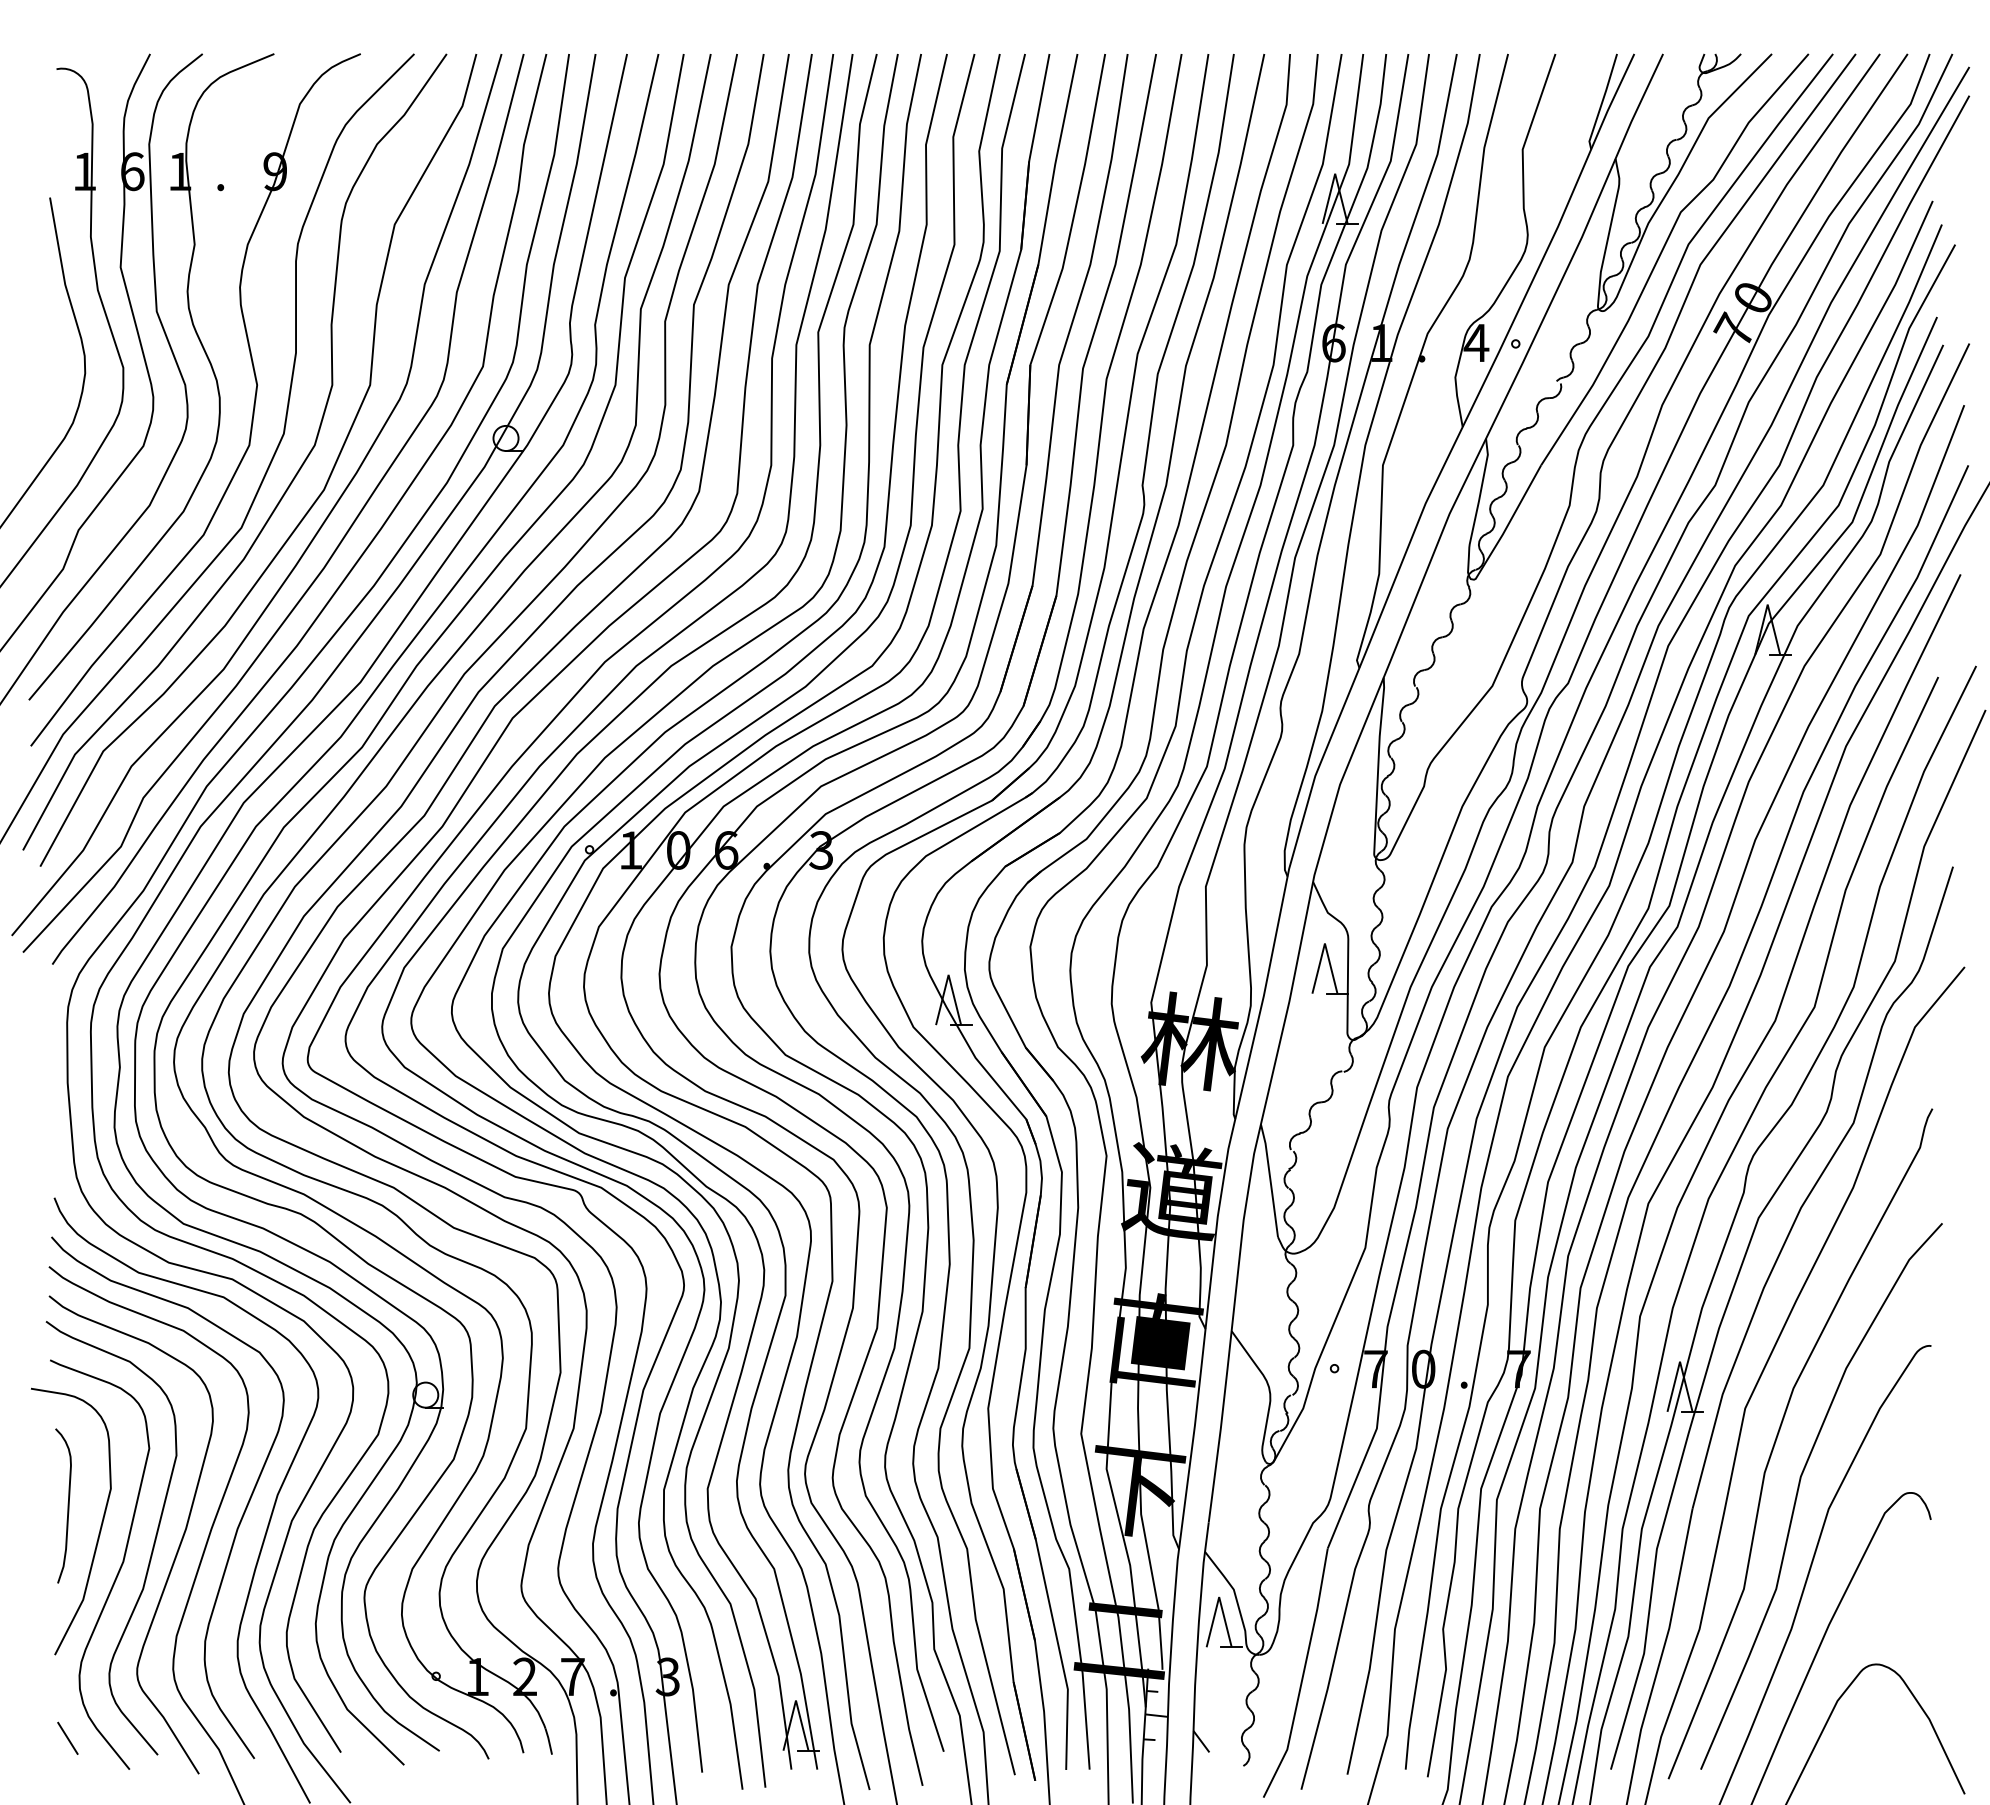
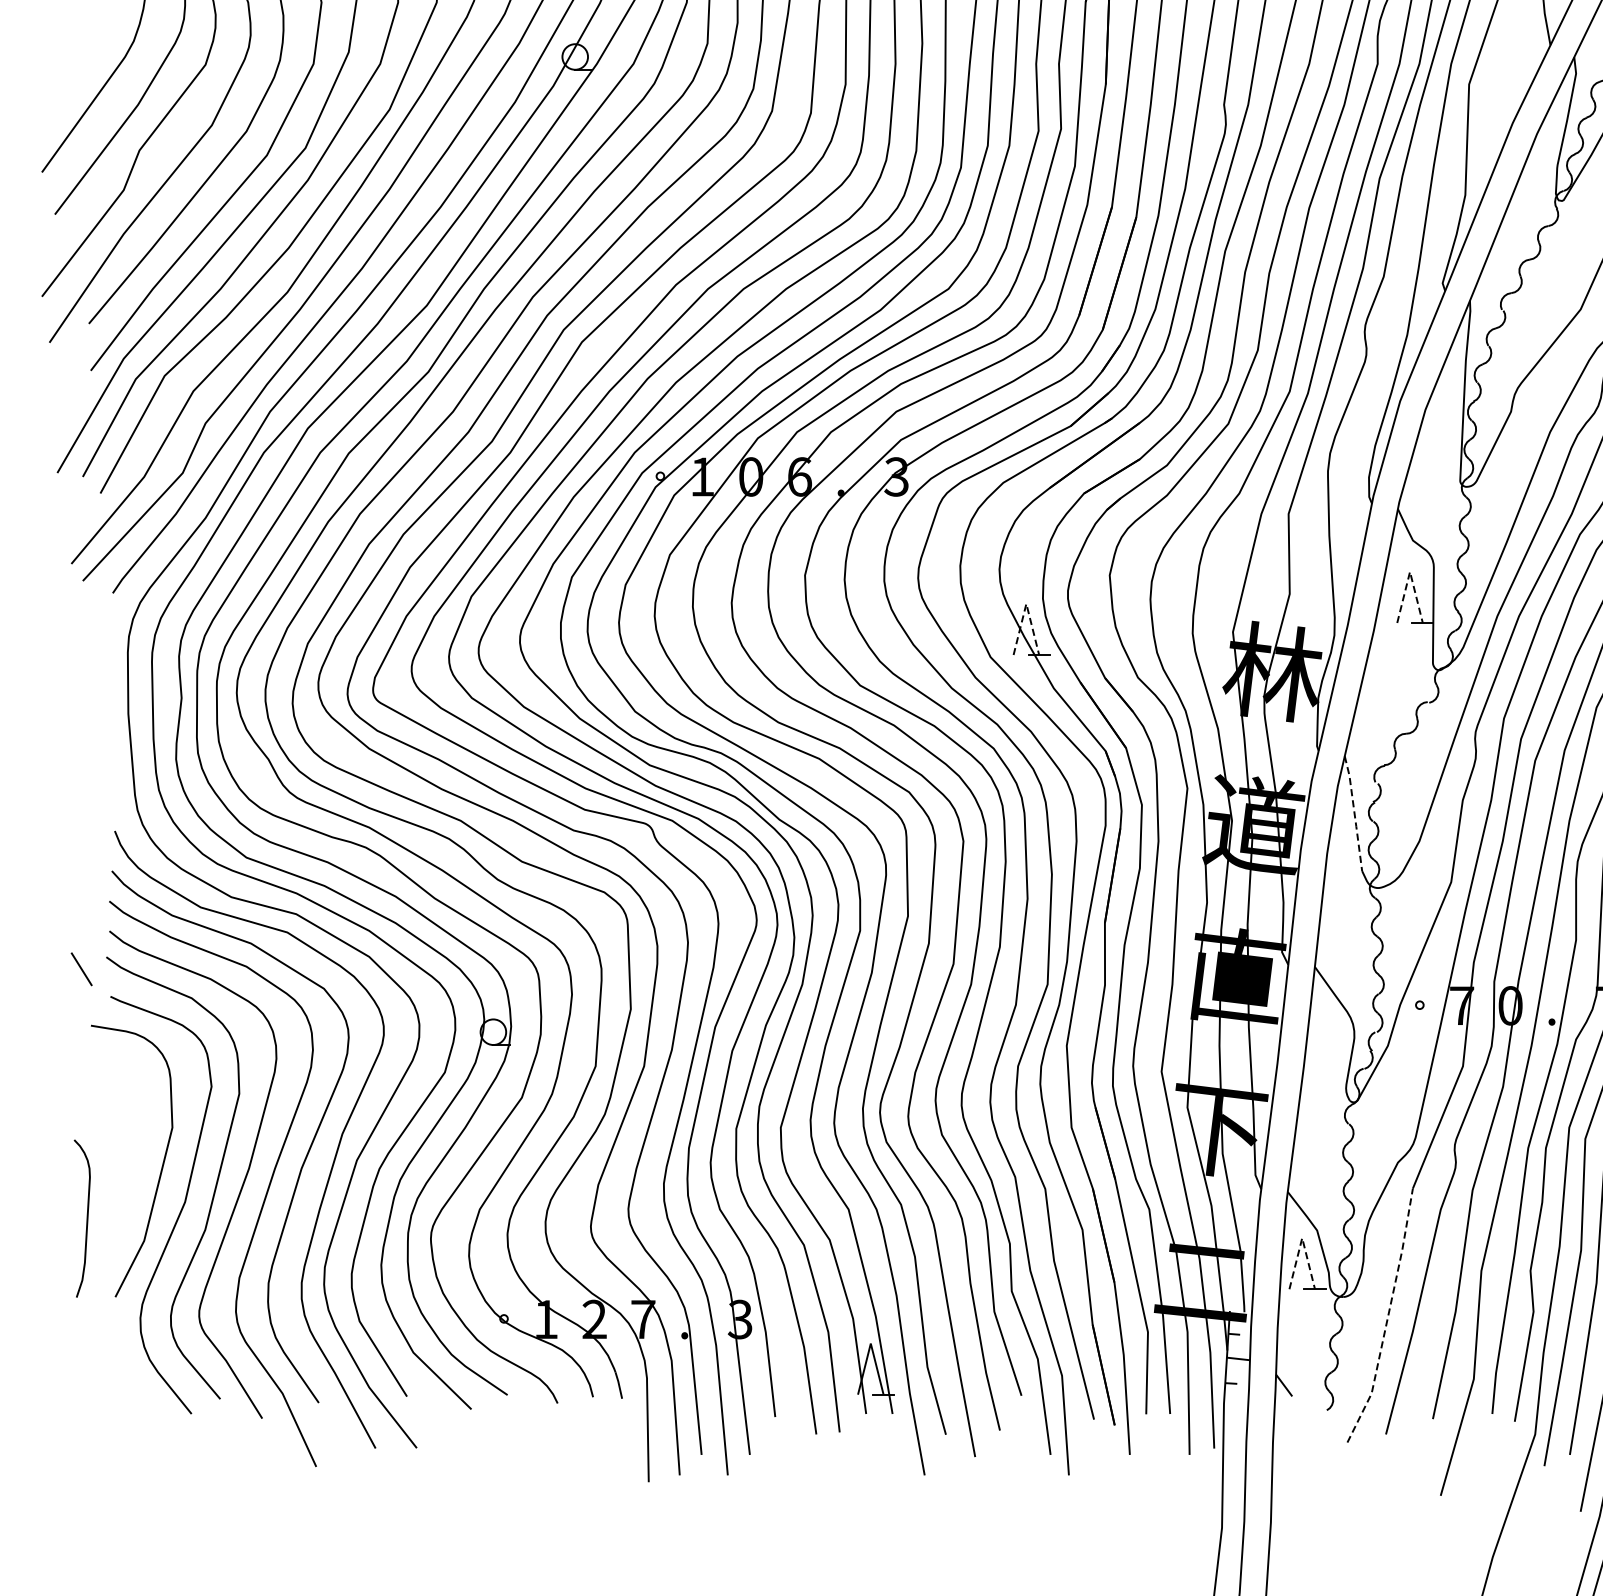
line: (1324, 943) -> (1409, 571), solid -> dashed
line: (948, 974) -> (1026, 603), solid -> dashed
line: (1270, 1180) -> (1354, 813), solid -> dashed
curve: (67, 1505) -> (86, 1218), moved
line: (1219, 1597) -> (1302, 1238), solid -> dashed
line: (1303, 1675) -> (1388, 1318), solid -> dashed
line: (67, 1737) -> (81, 968), moved

